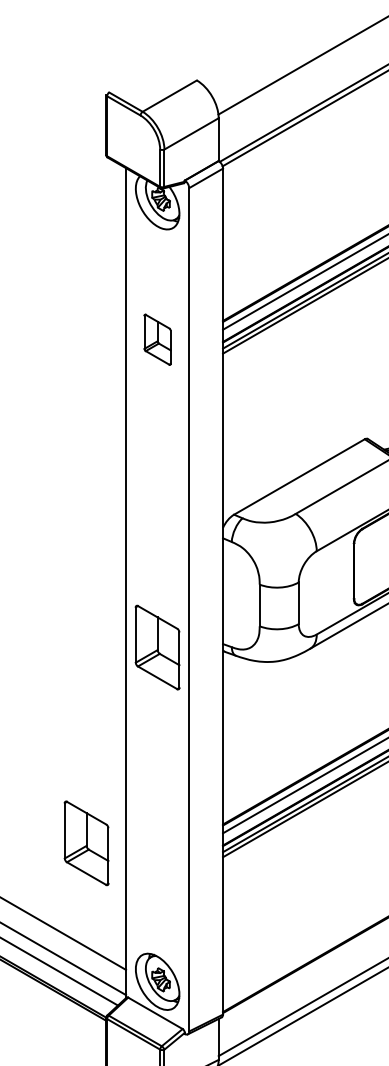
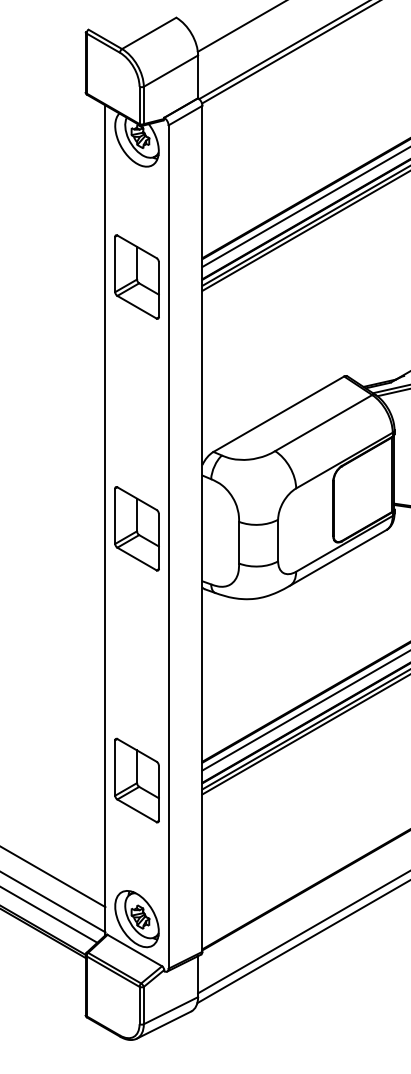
part: (157, 339) -> (136, 276), size x1.67
part: (157, 647) -> (136, 528), moved
part: (86, 843) -> (136, 780), moved

